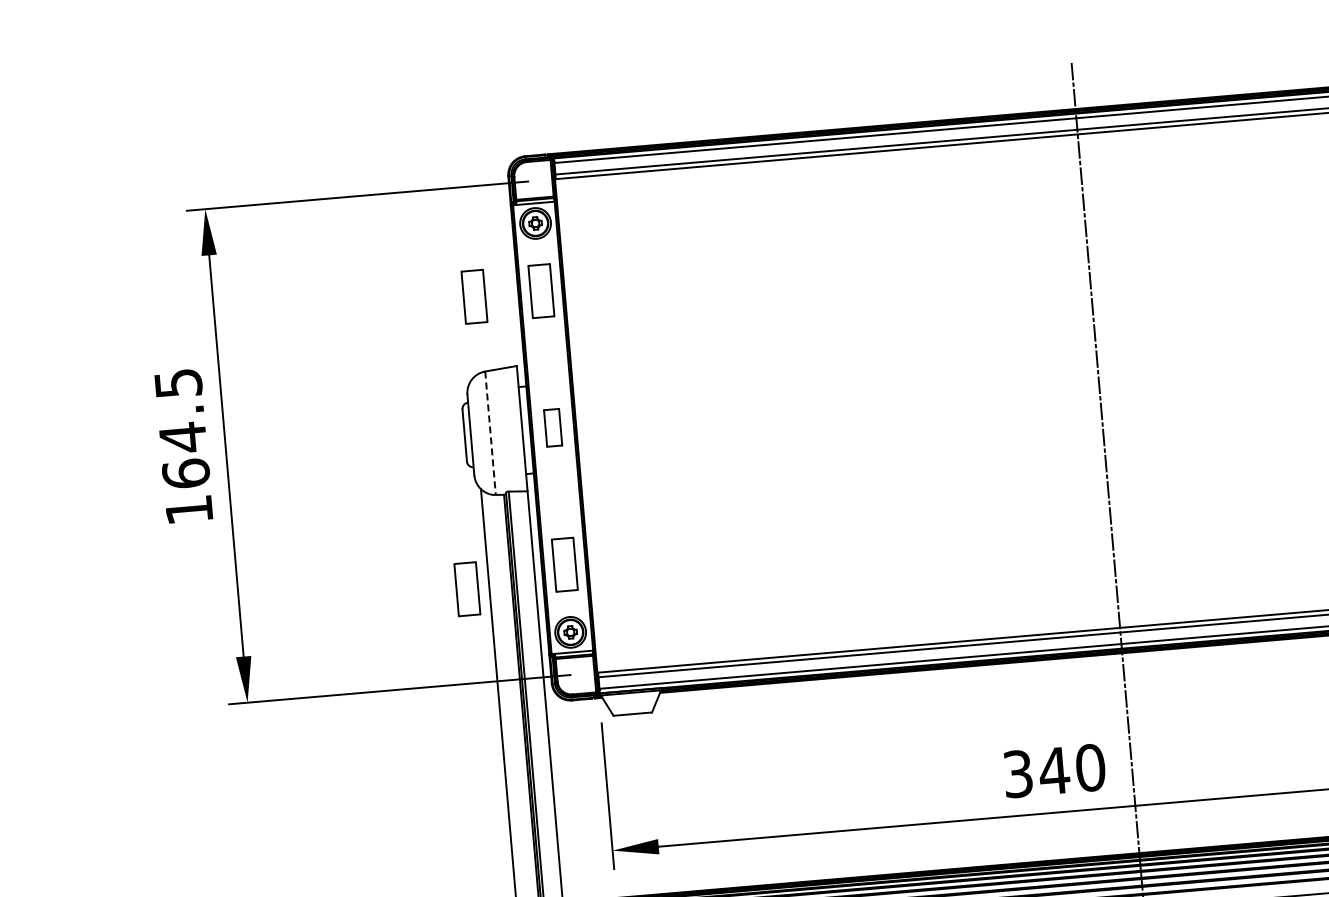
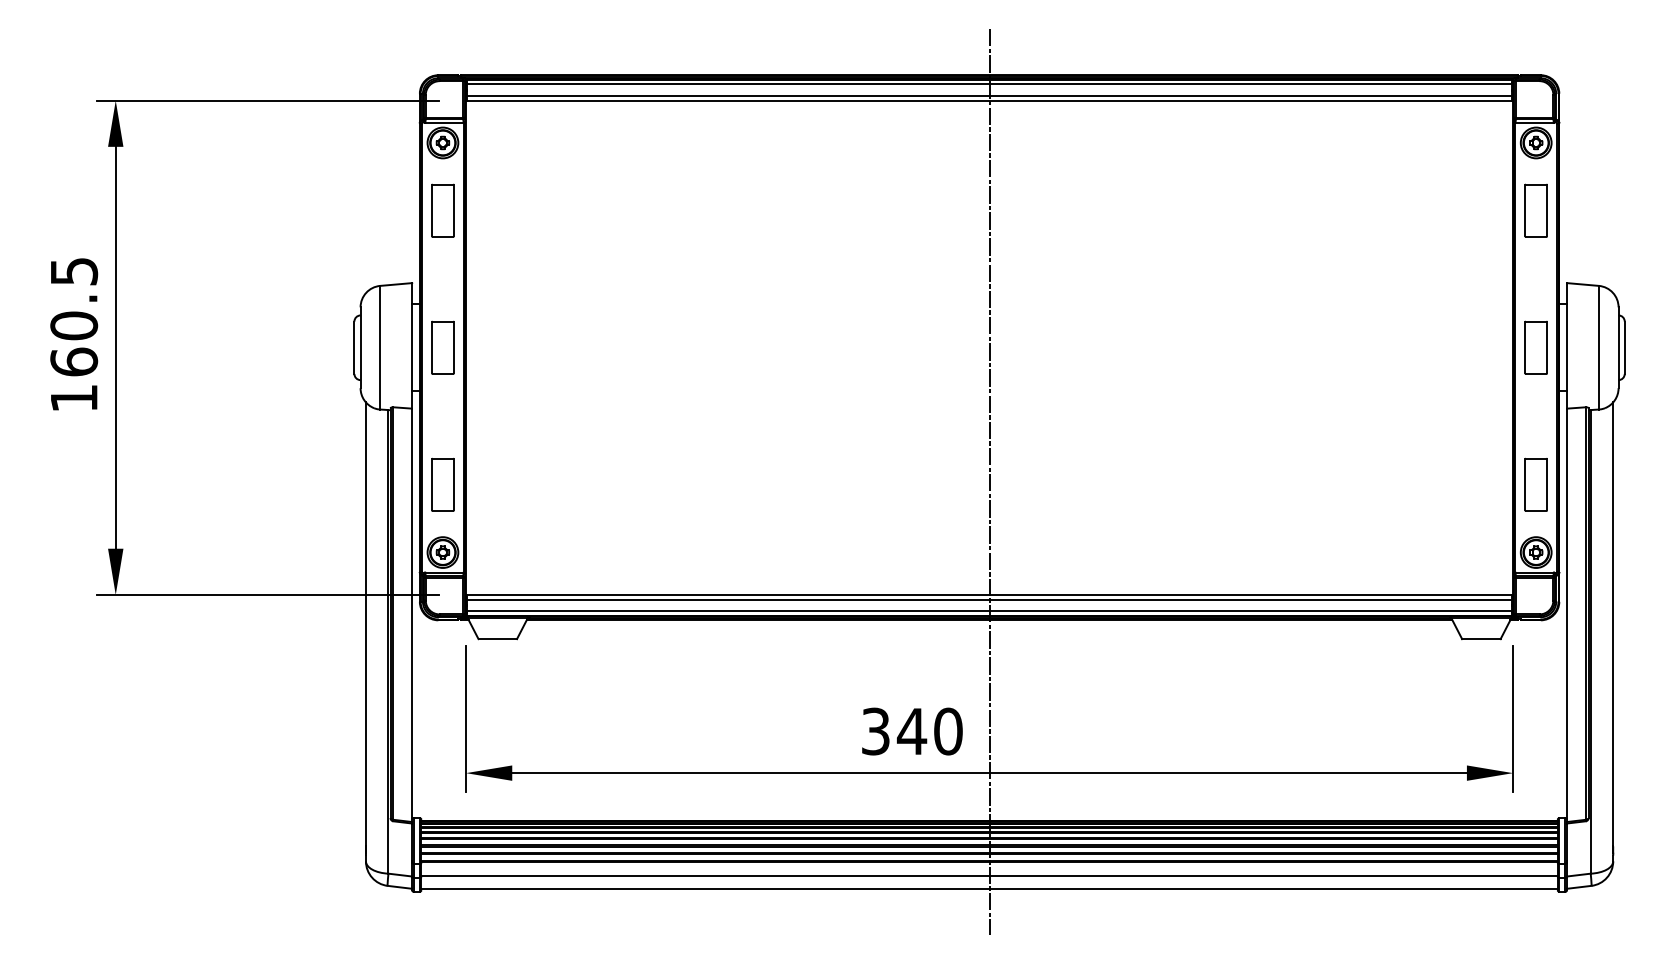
part: (474, 296) -> (375, 210), removed
part: (552, 427) -> (442, 347), size x1.43
line: (490, 433) -> (380, 347), dashed -> solid
text: (183, 438) -> (74, 326), 164.5 -> 160.5
part: (466, 588) -> (343, 500), removed

